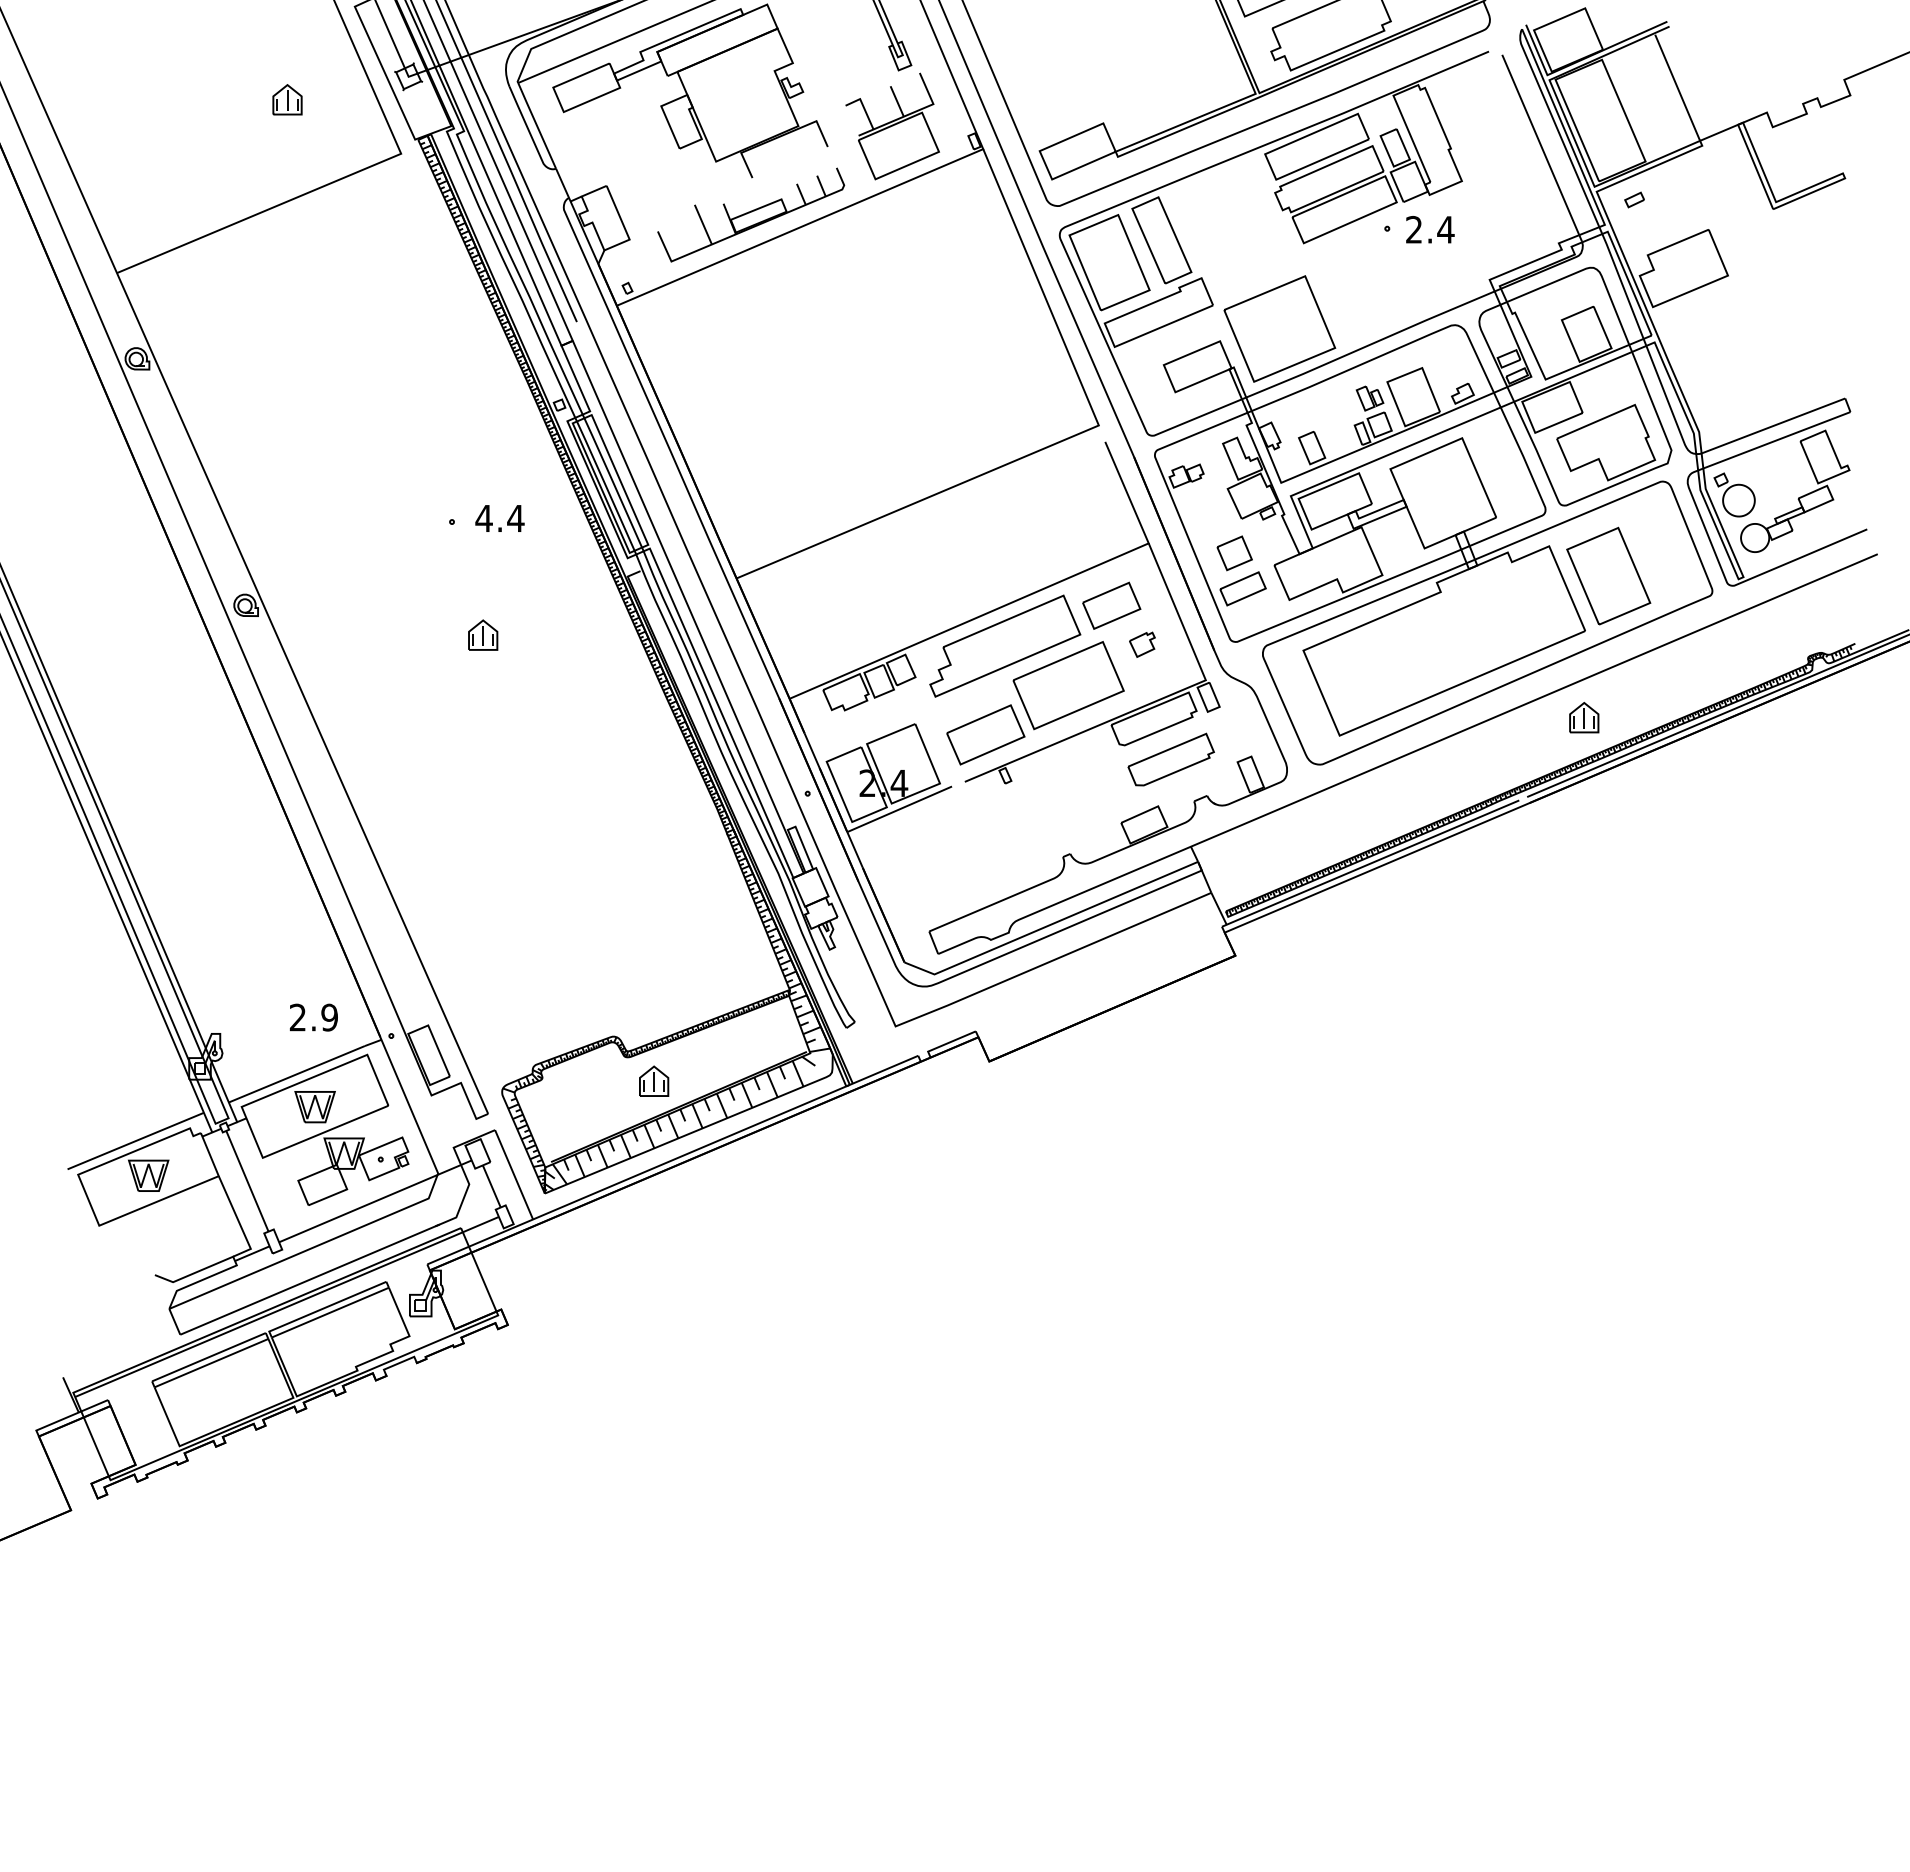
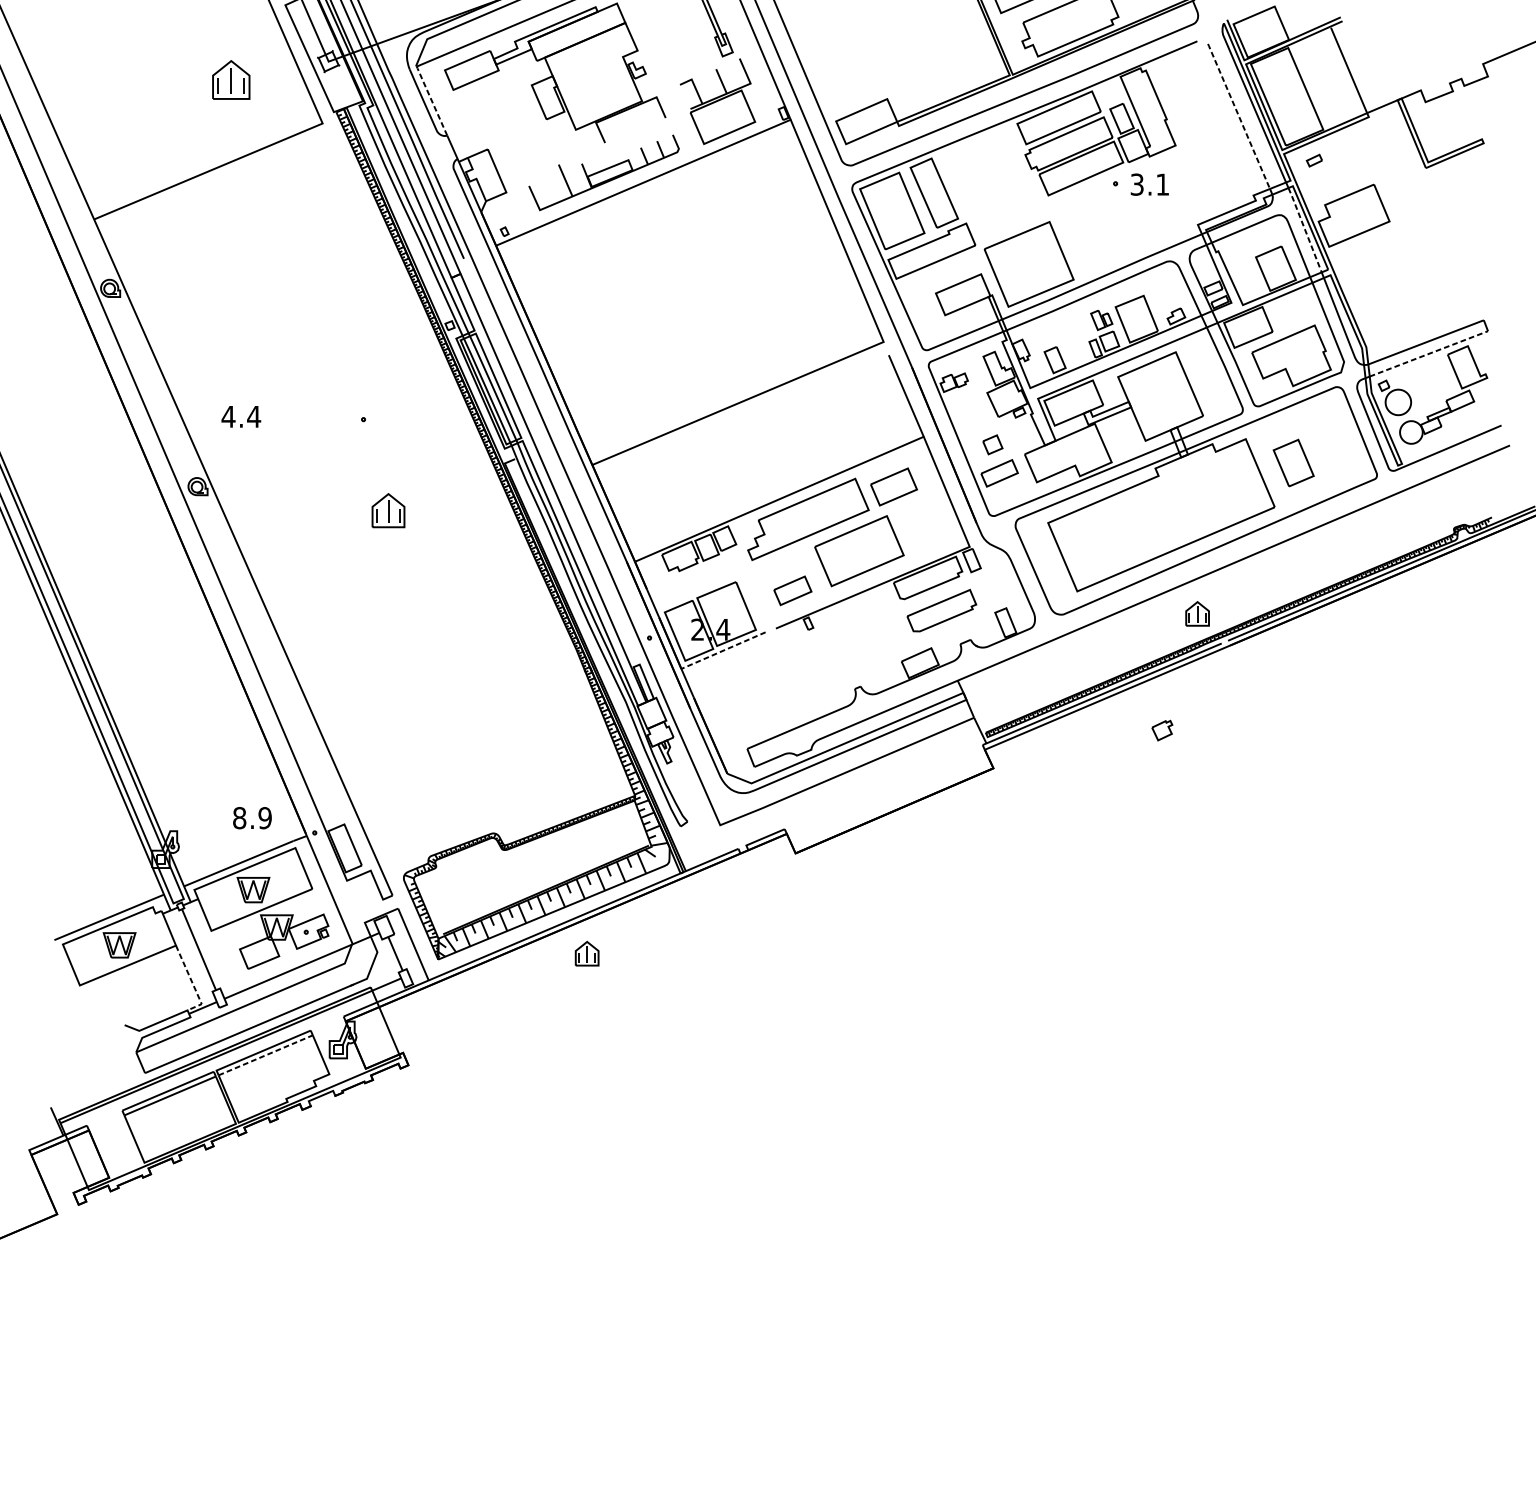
part: (287, 99) -> (231, 79), size x1.6
line: (536, 124) -> (431, 99), solid -> dashed
line: (1540, 144) -> (1238, 116), solid -> dashed
text: (1430, 229) -> (1150, 184), 2.4 -> 3.1
line: (1622, 286) -> (1304, 230), solid -> dashed
line: (1776, 440) -> (1428, 354), solid -> dashed
text: (499, 518) -> (240, 416), moved
part: (1234, 553) -> (992, 444), size x0.7
part: (1608, 575) -> (1293, 462), size x0.6
part: (483, 634) -> (388, 510), size x1.4
part: (1142, 644) -> (1162, 730), moved
part: (1584, 717) -> (1197, 613), moved
part: (985, 734) -> (792, 590), size x0.6
line: (899, 809) -> (723, 650), solid -> dashed
text: (297, 1017) -> (239, 818), 2.9 -> 8.9
part: (654, 1080) -> (587, 953), moved
line: (239, 1222) -> (192, 982), solid -> dashed
line: (330, 1312) -> (265, 1055), solid -> dashed

